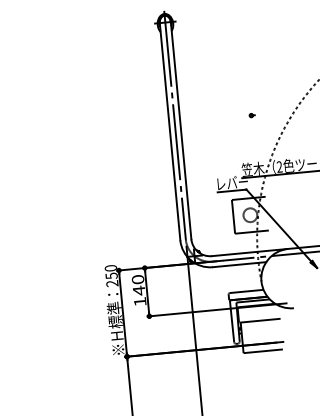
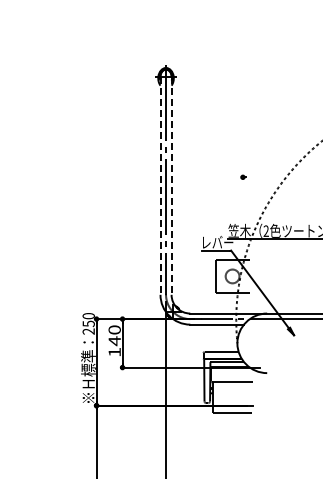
line: (181, 131) -> (171, 186), solid -> dashed
line: (170, 132) -> (160, 186), solid -> dashed

